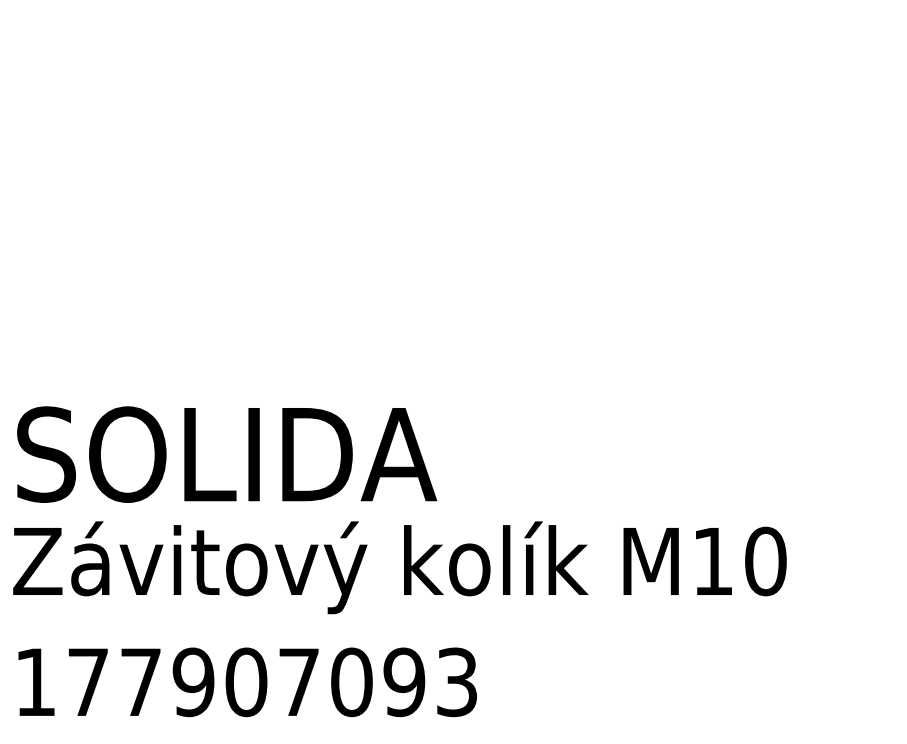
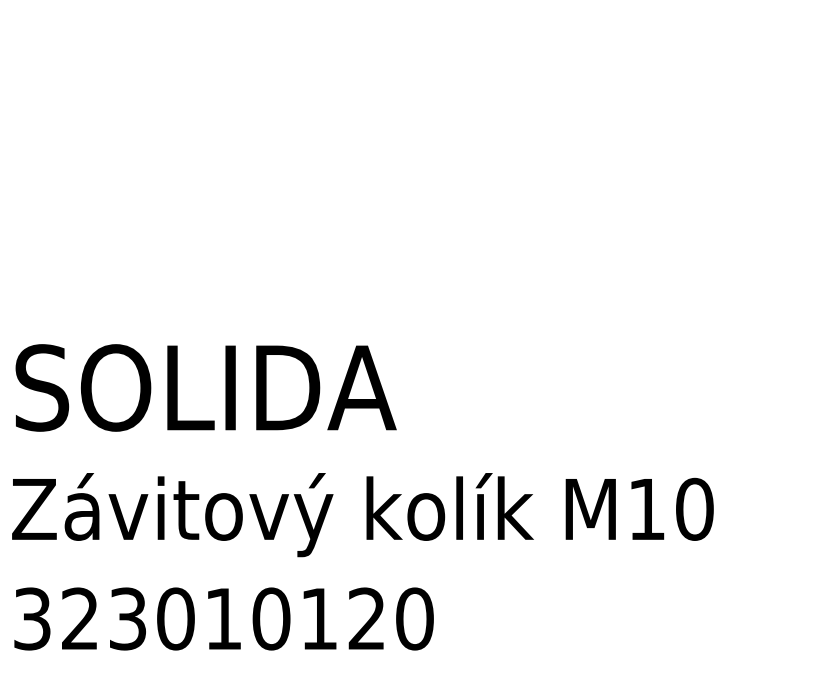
text: (227, 454) -> (206, 387), moved
text: (246, 682) -> (223, 619), 177907093 -> 323010120

